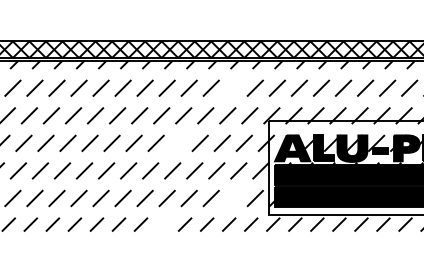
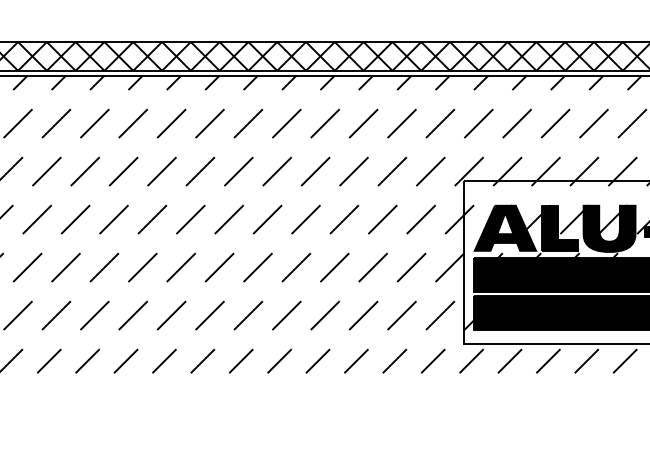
line: (232, 87) -> (400, 122), added
line: (177, 142) -> (304, 218), added
line: (232, 198) -> (400, 315), added
line: (162, 224) -> (278, 360), added

